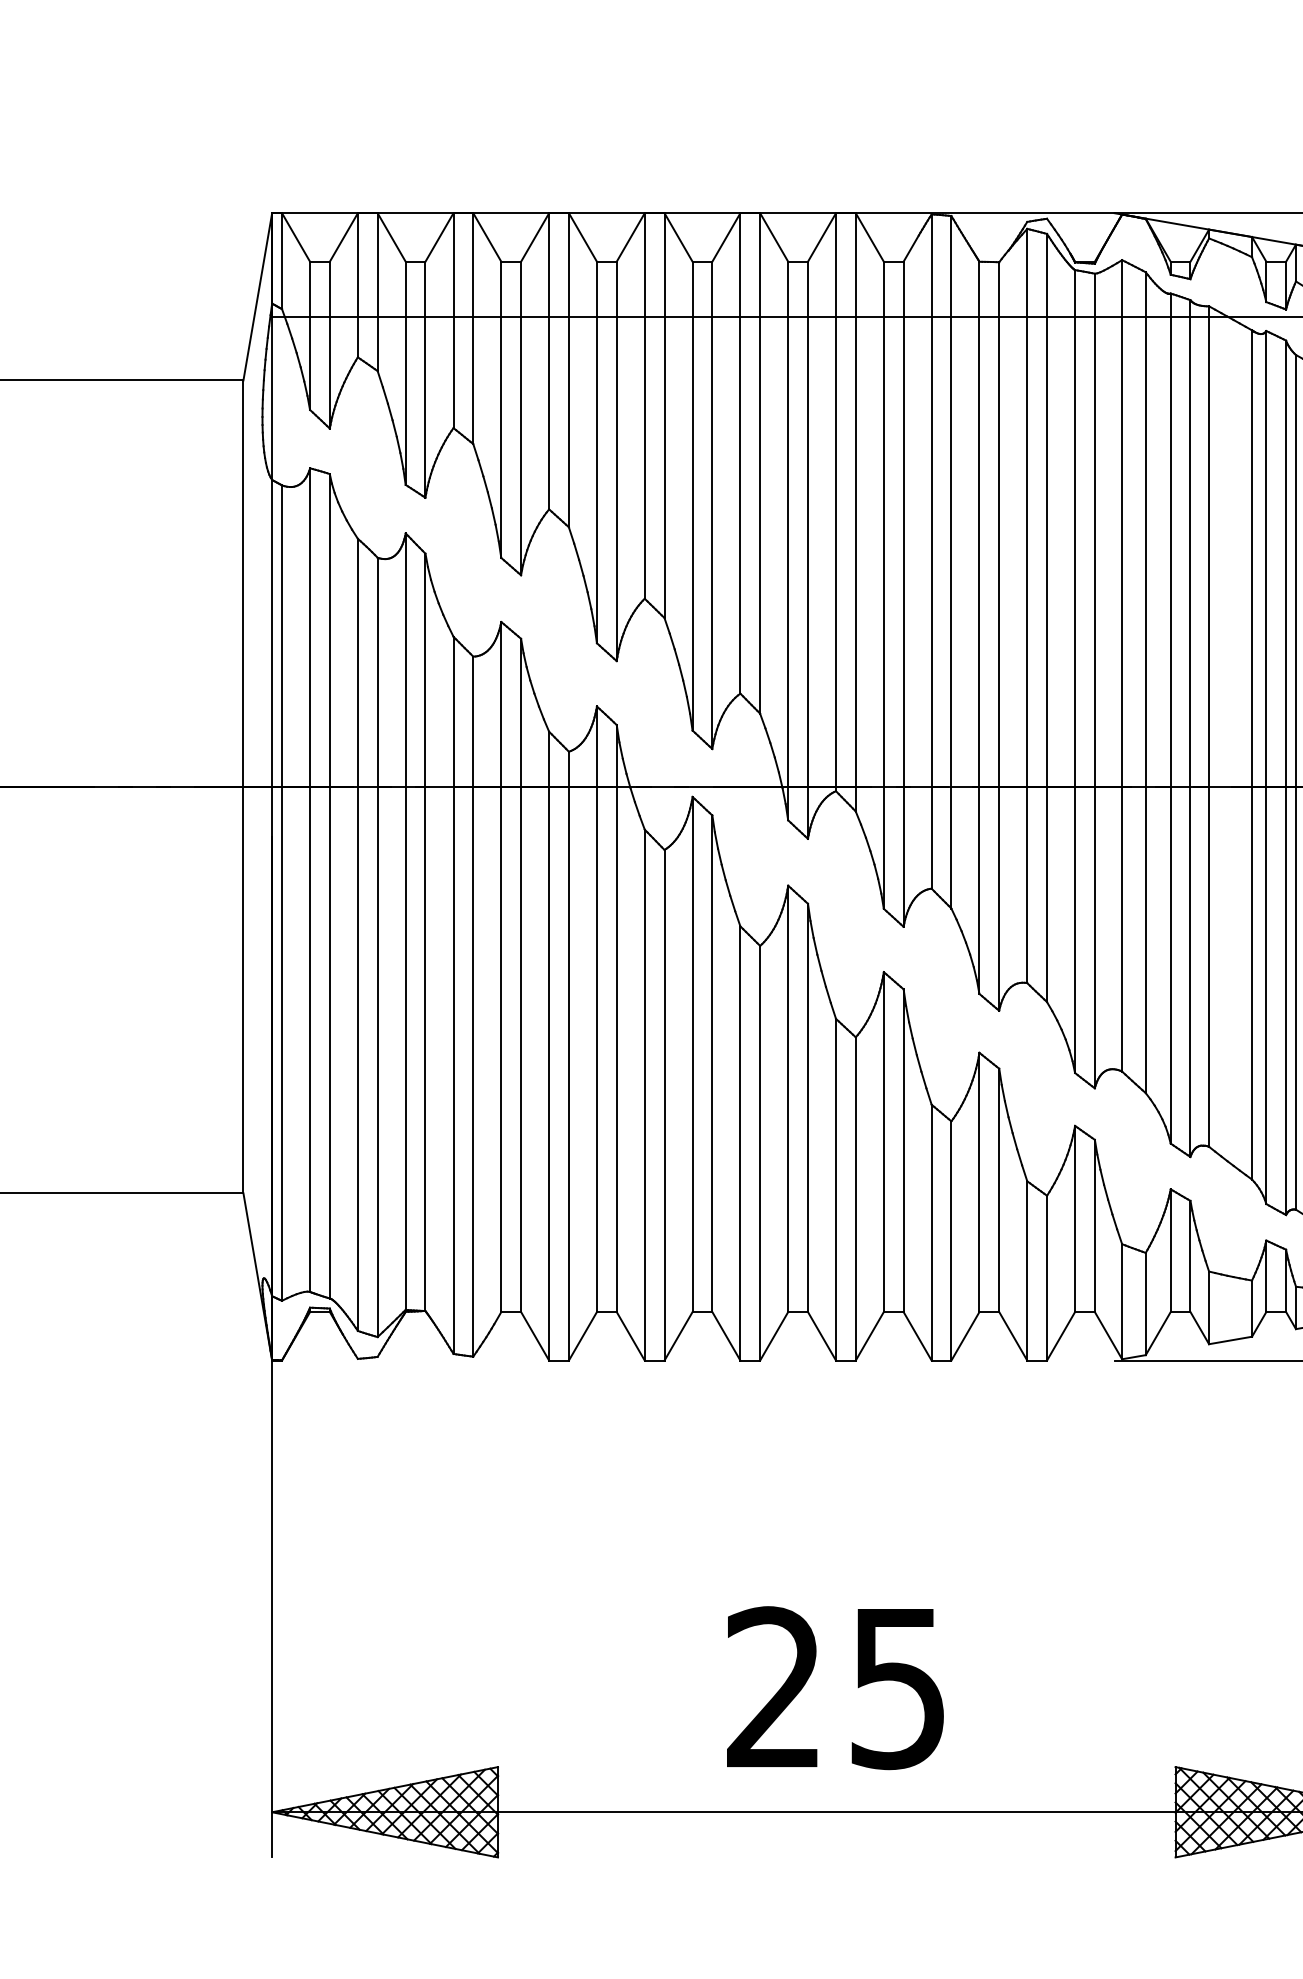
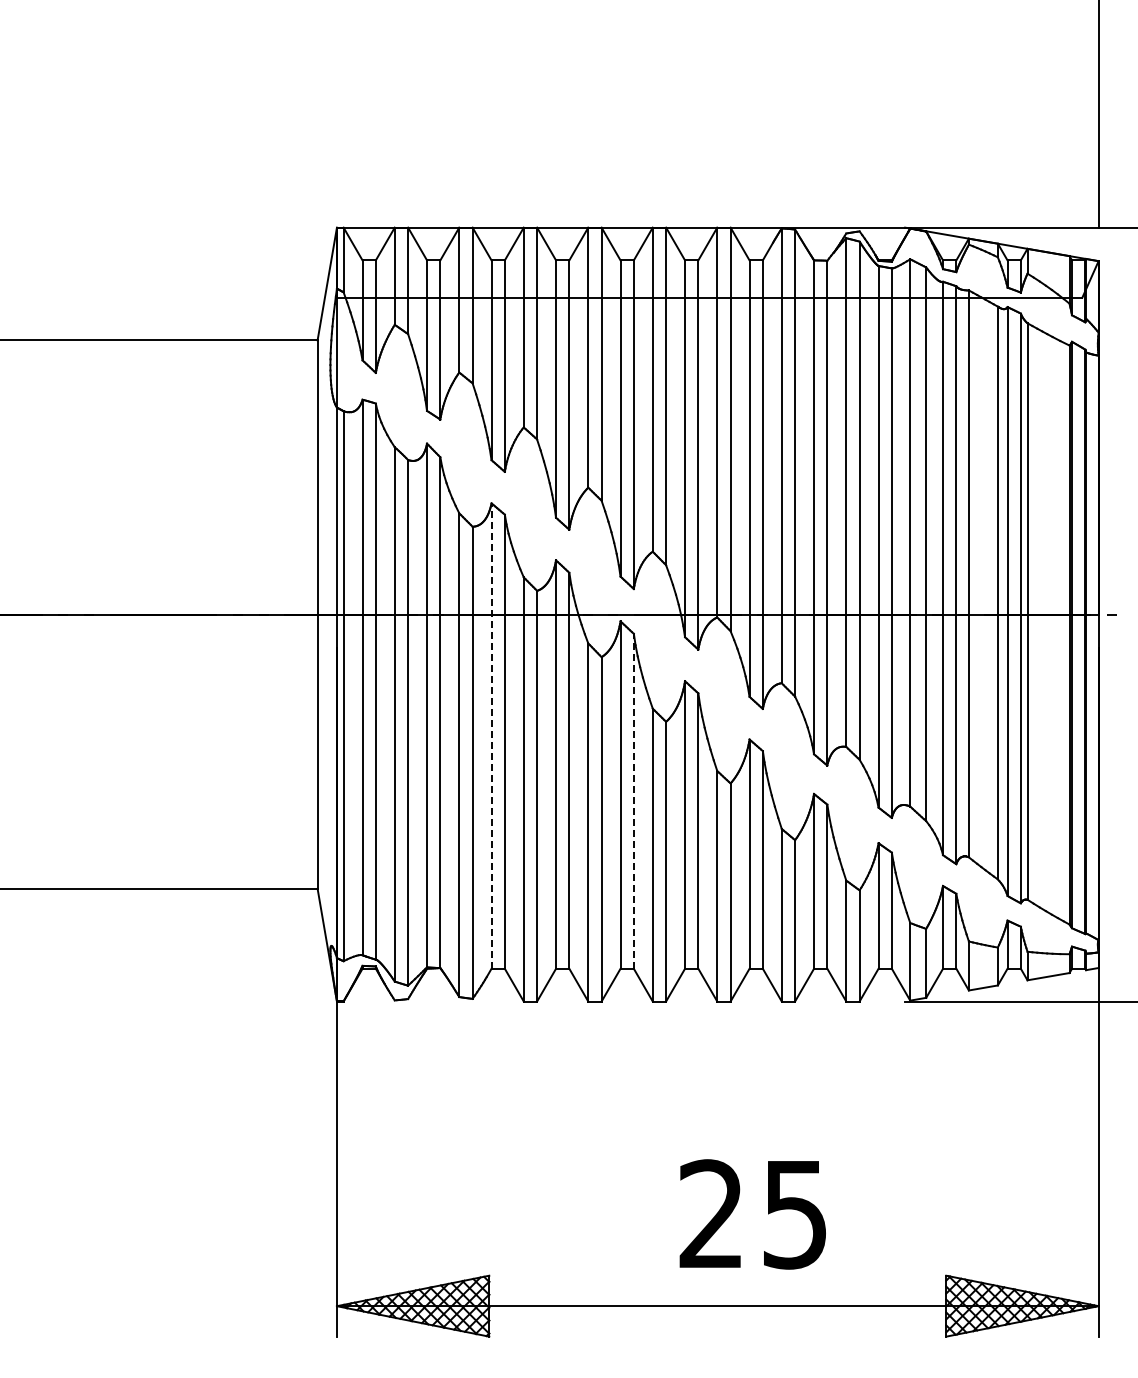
line: (501, 967) -> (491, 736), solid -> dashed
line: (711, 1062) -> (633, 800), solid -> dashed
text: (834, 1688) -> (752, 1214), moved

